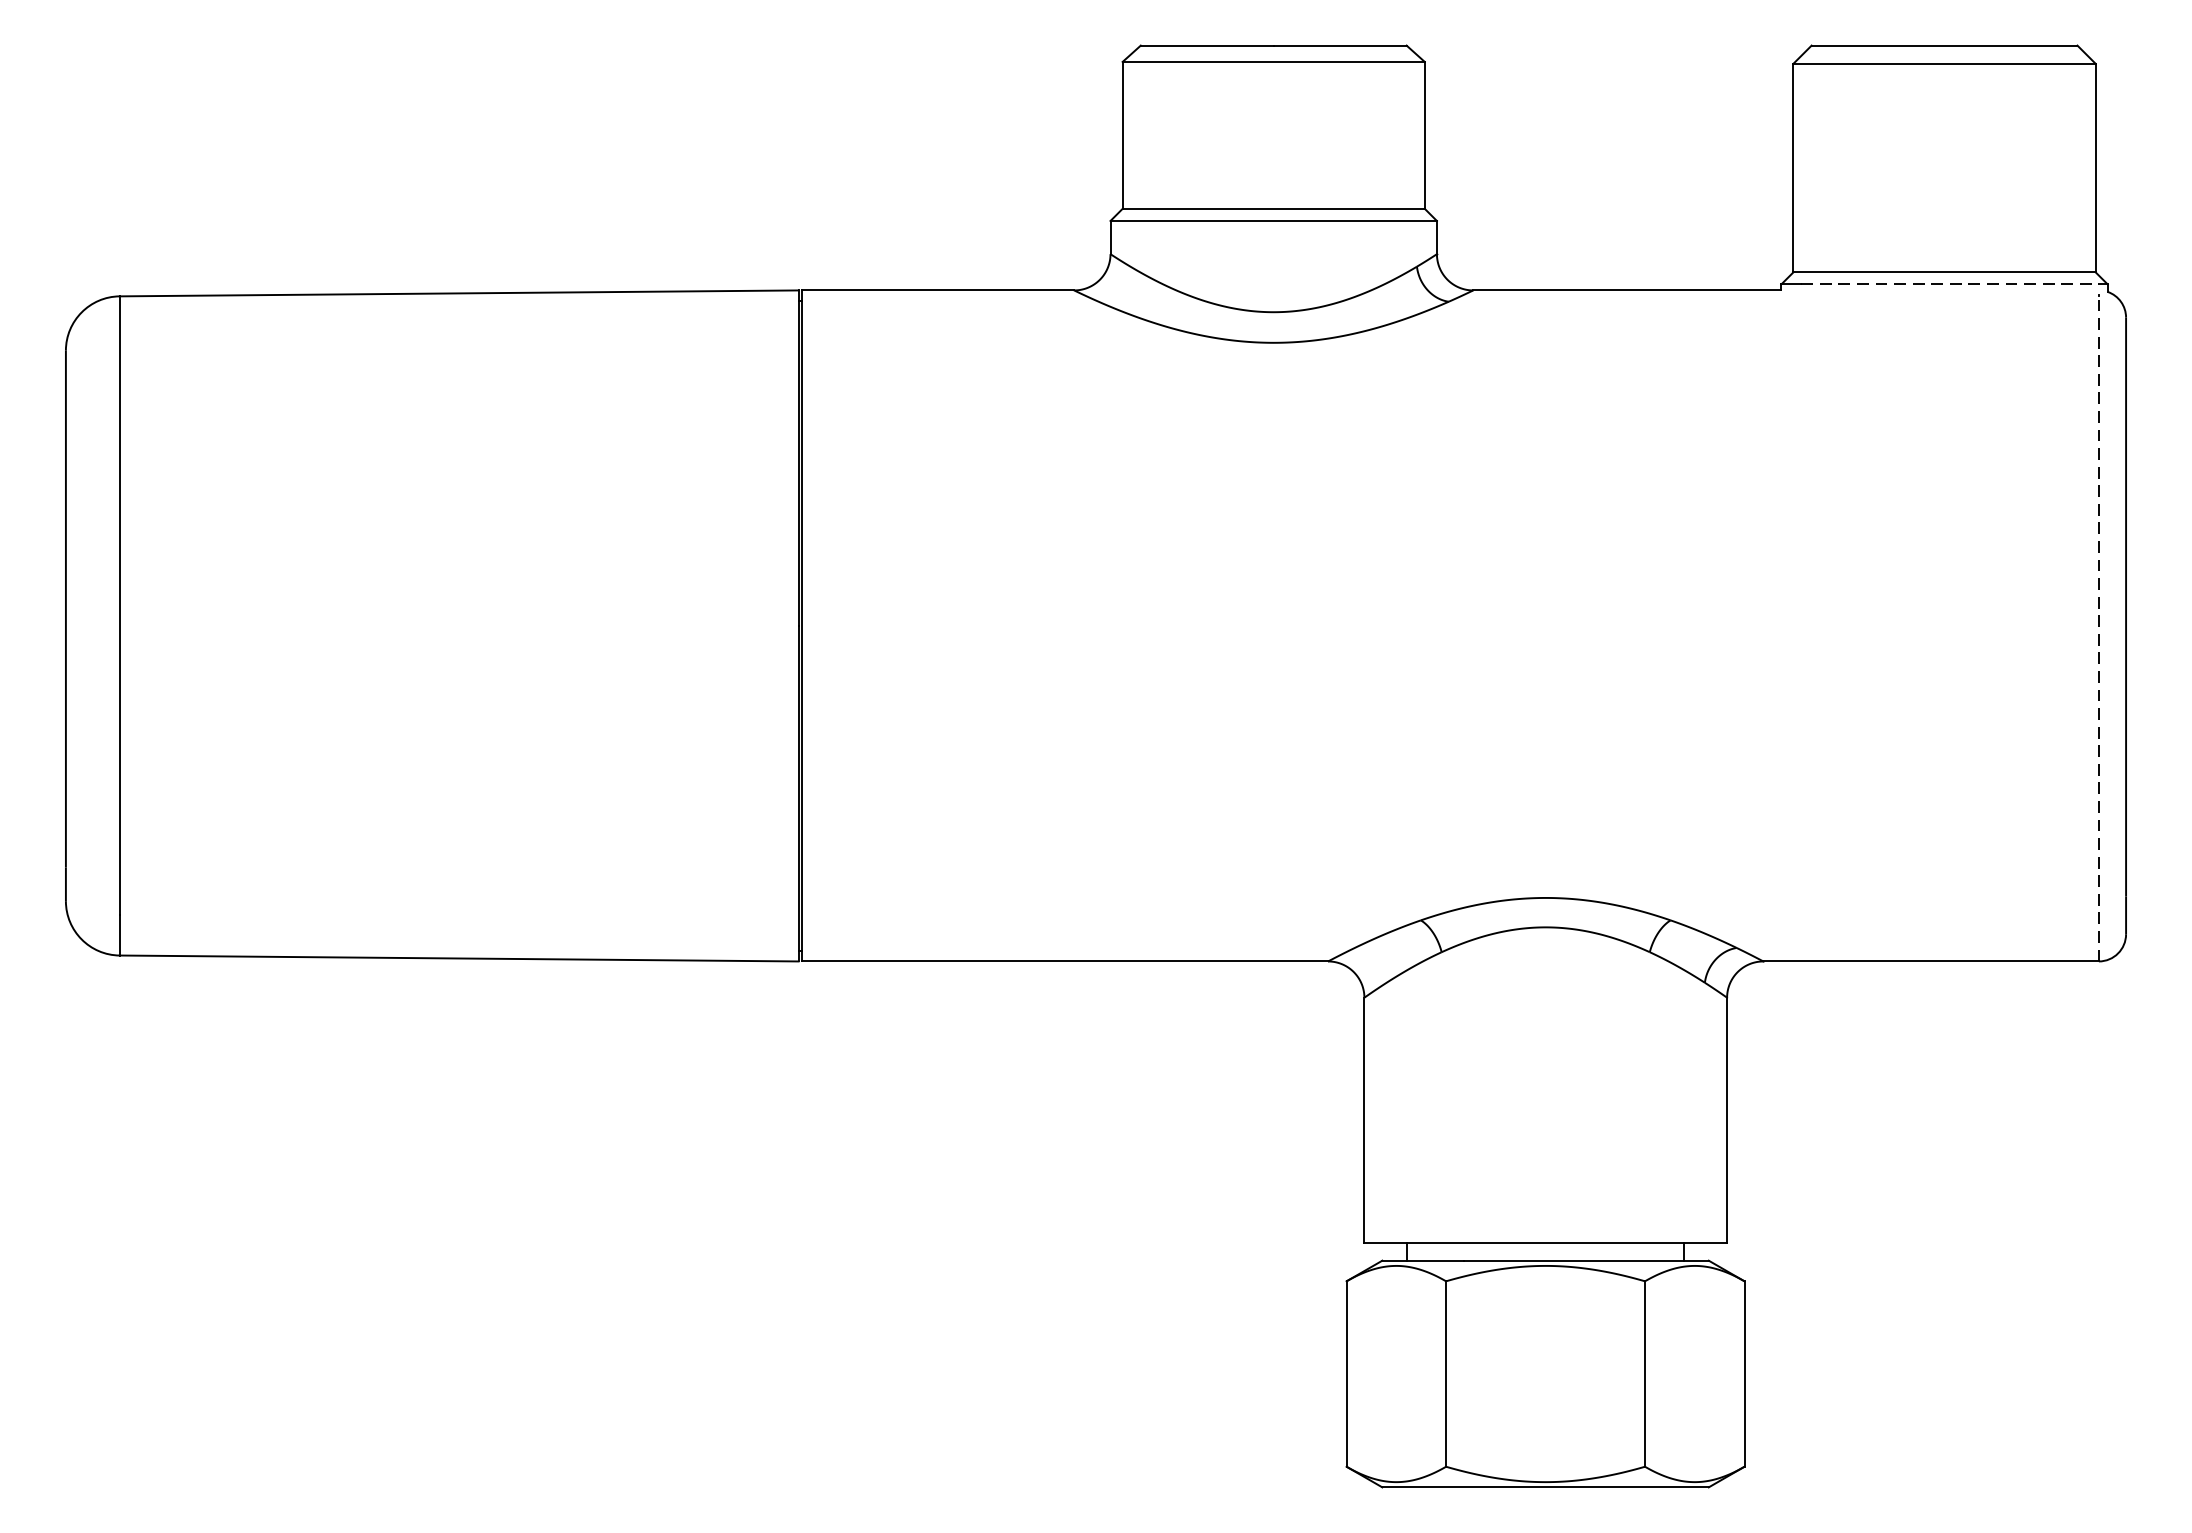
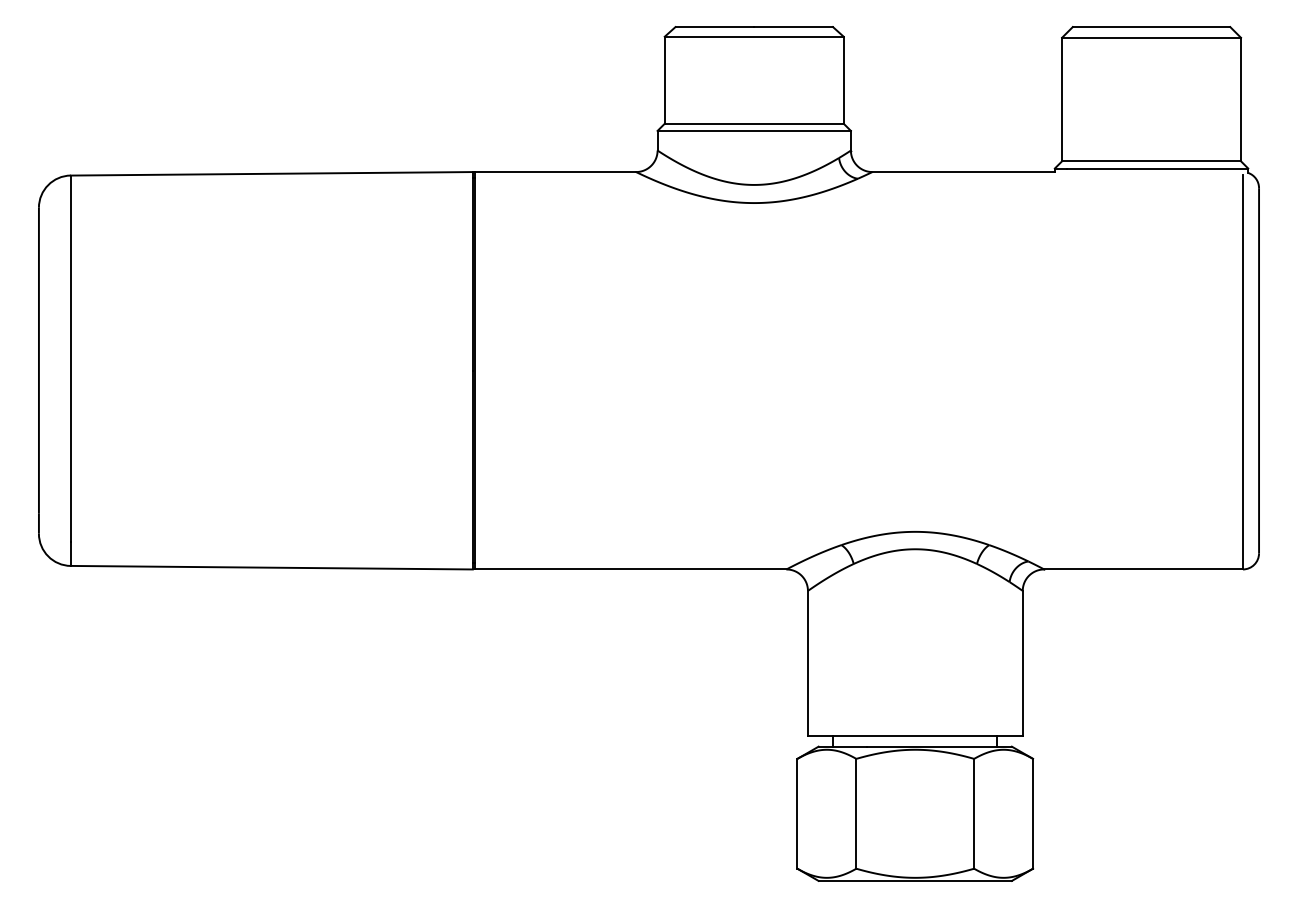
line: (1954, 284) -> (1157, 168), dashed -> solid
line: (2098, 627) -> (1242, 371), dashed -> solid

